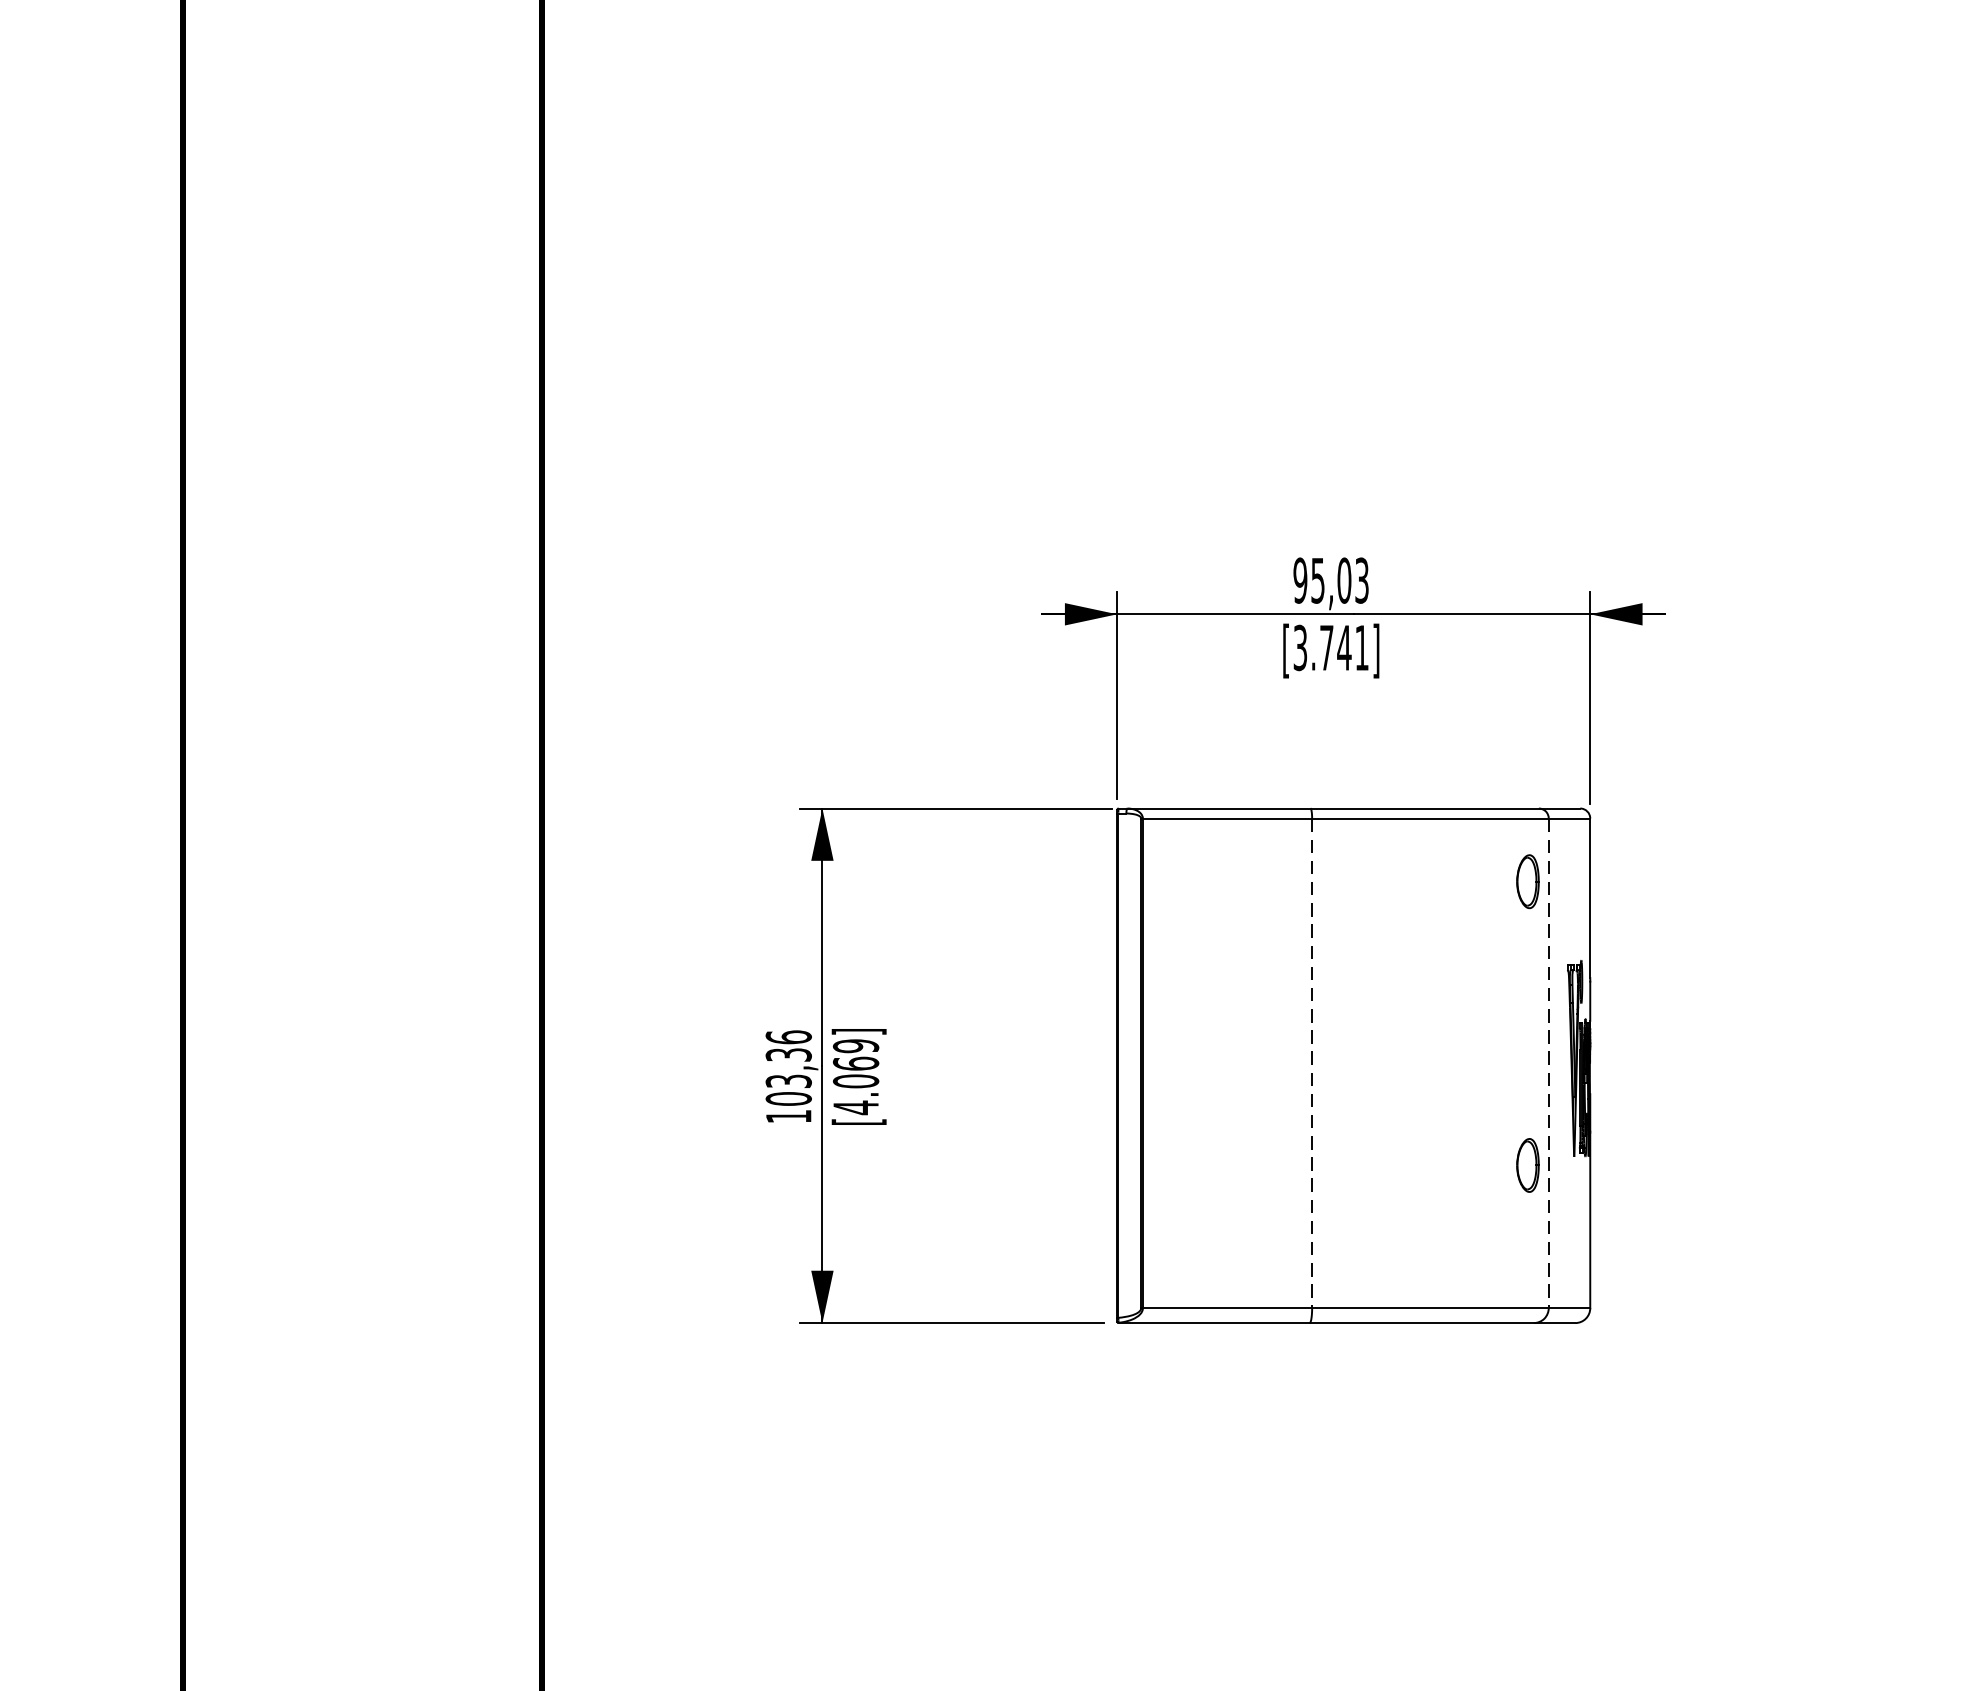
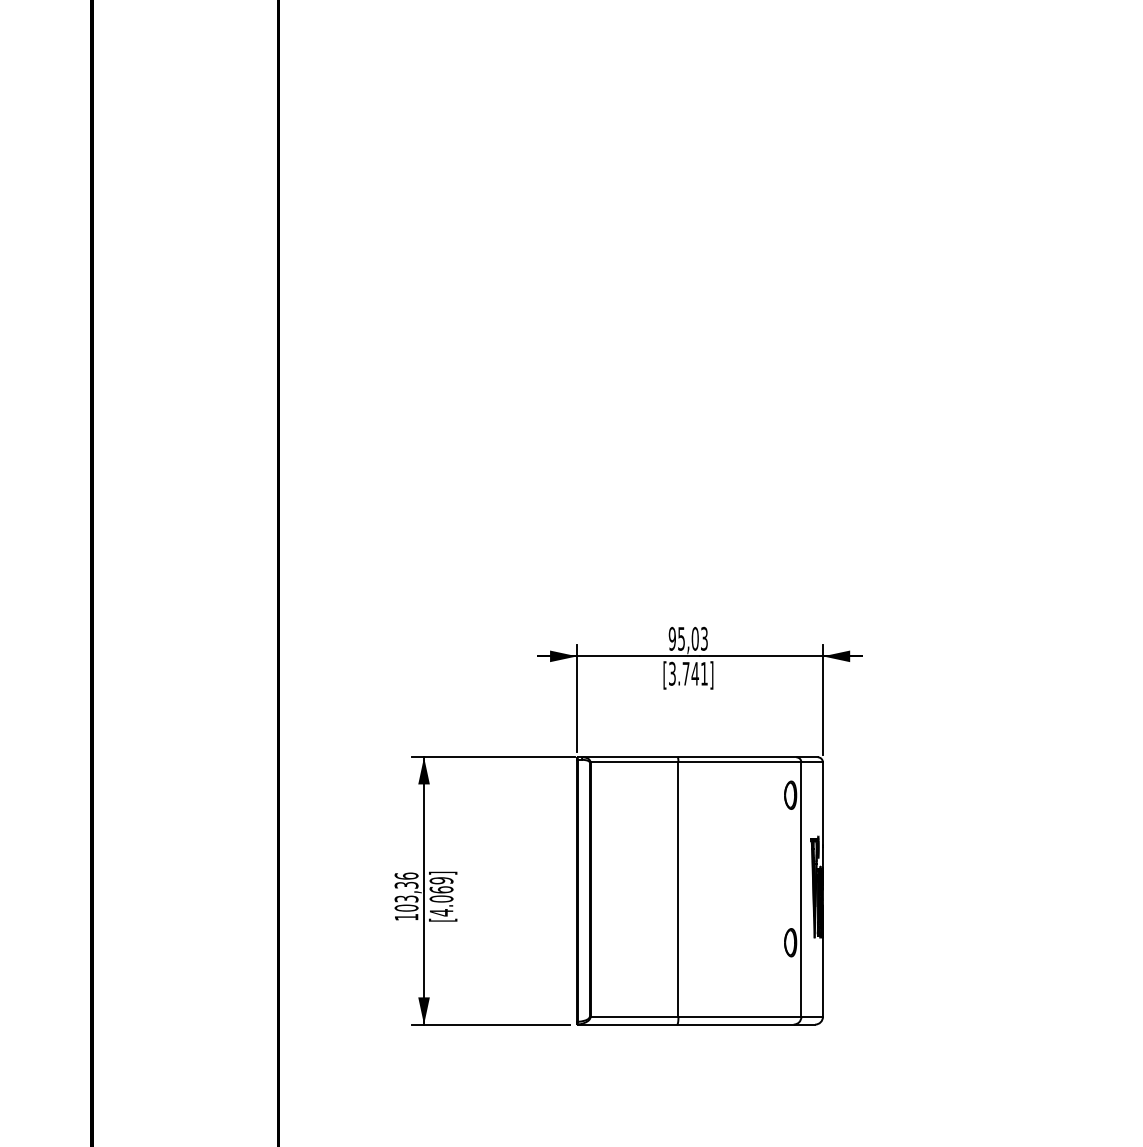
line: (1312, 1064) -> (678, 890), dashed -> solid
line: (1548, 1064) -> (801, 890), dashed -> solid

